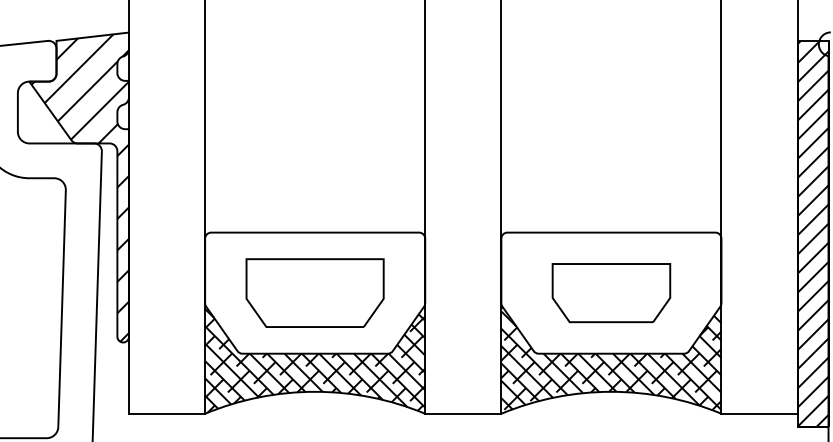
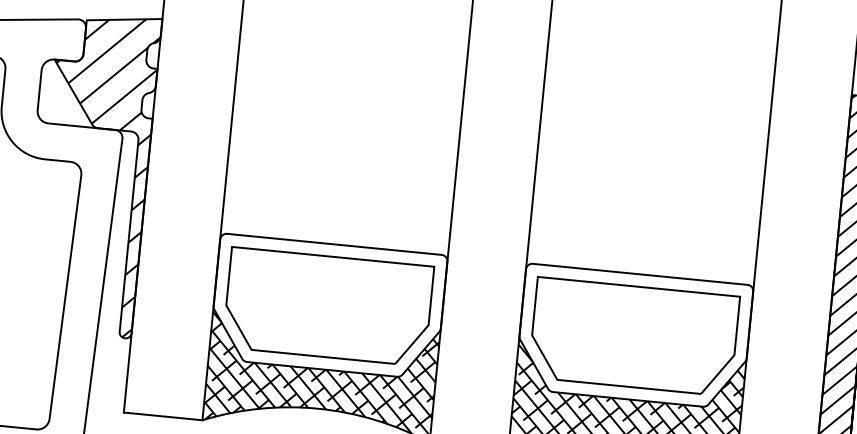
part: (314, 292) -> (327, 306), size x1.43
part: (611, 292) -> (634, 336), size x1.67

